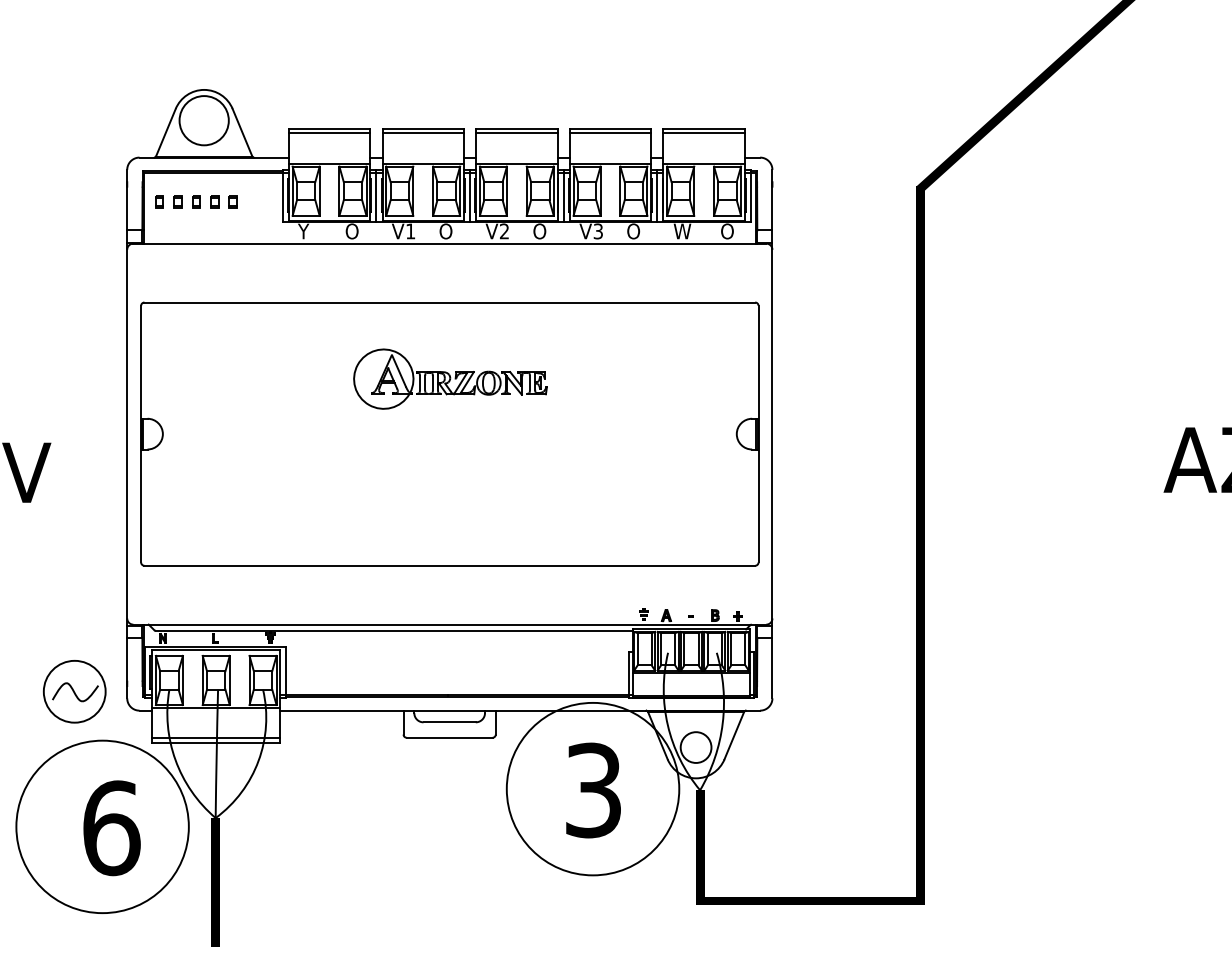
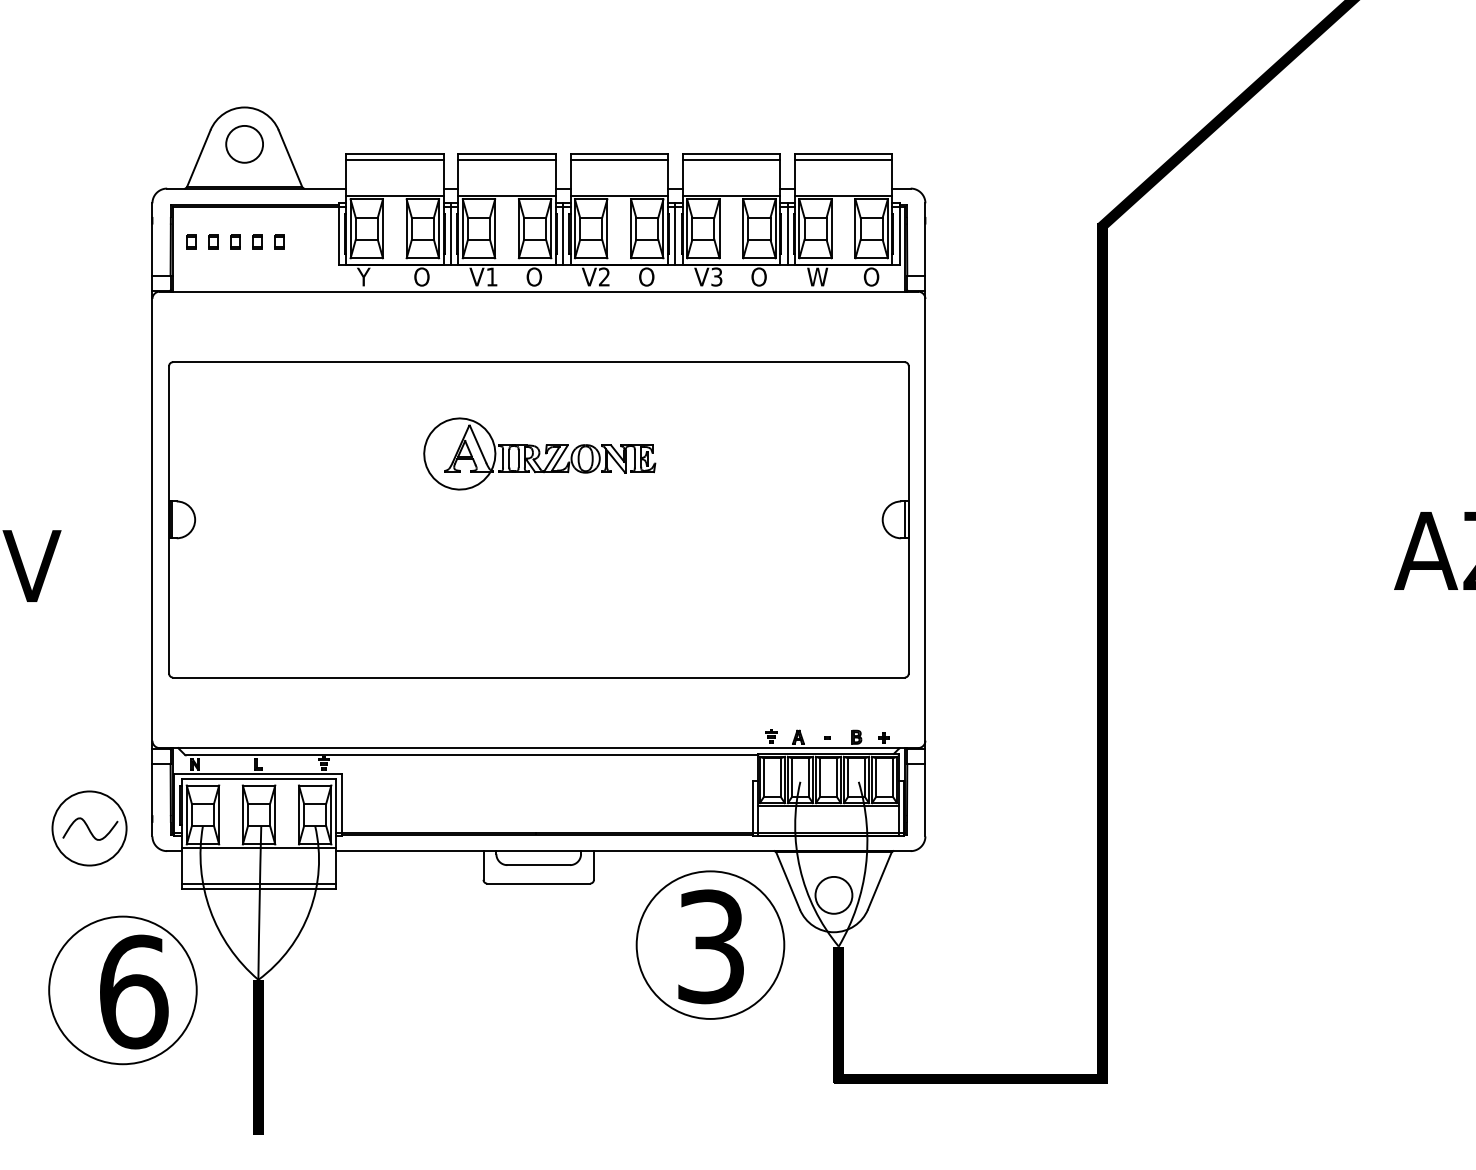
circle: (204, 119) -> (244, 143), size x0.62
circle: (593, 788) -> (710, 944), size x0.71
circle: (102, 826) -> (122, 990), size x0.71

